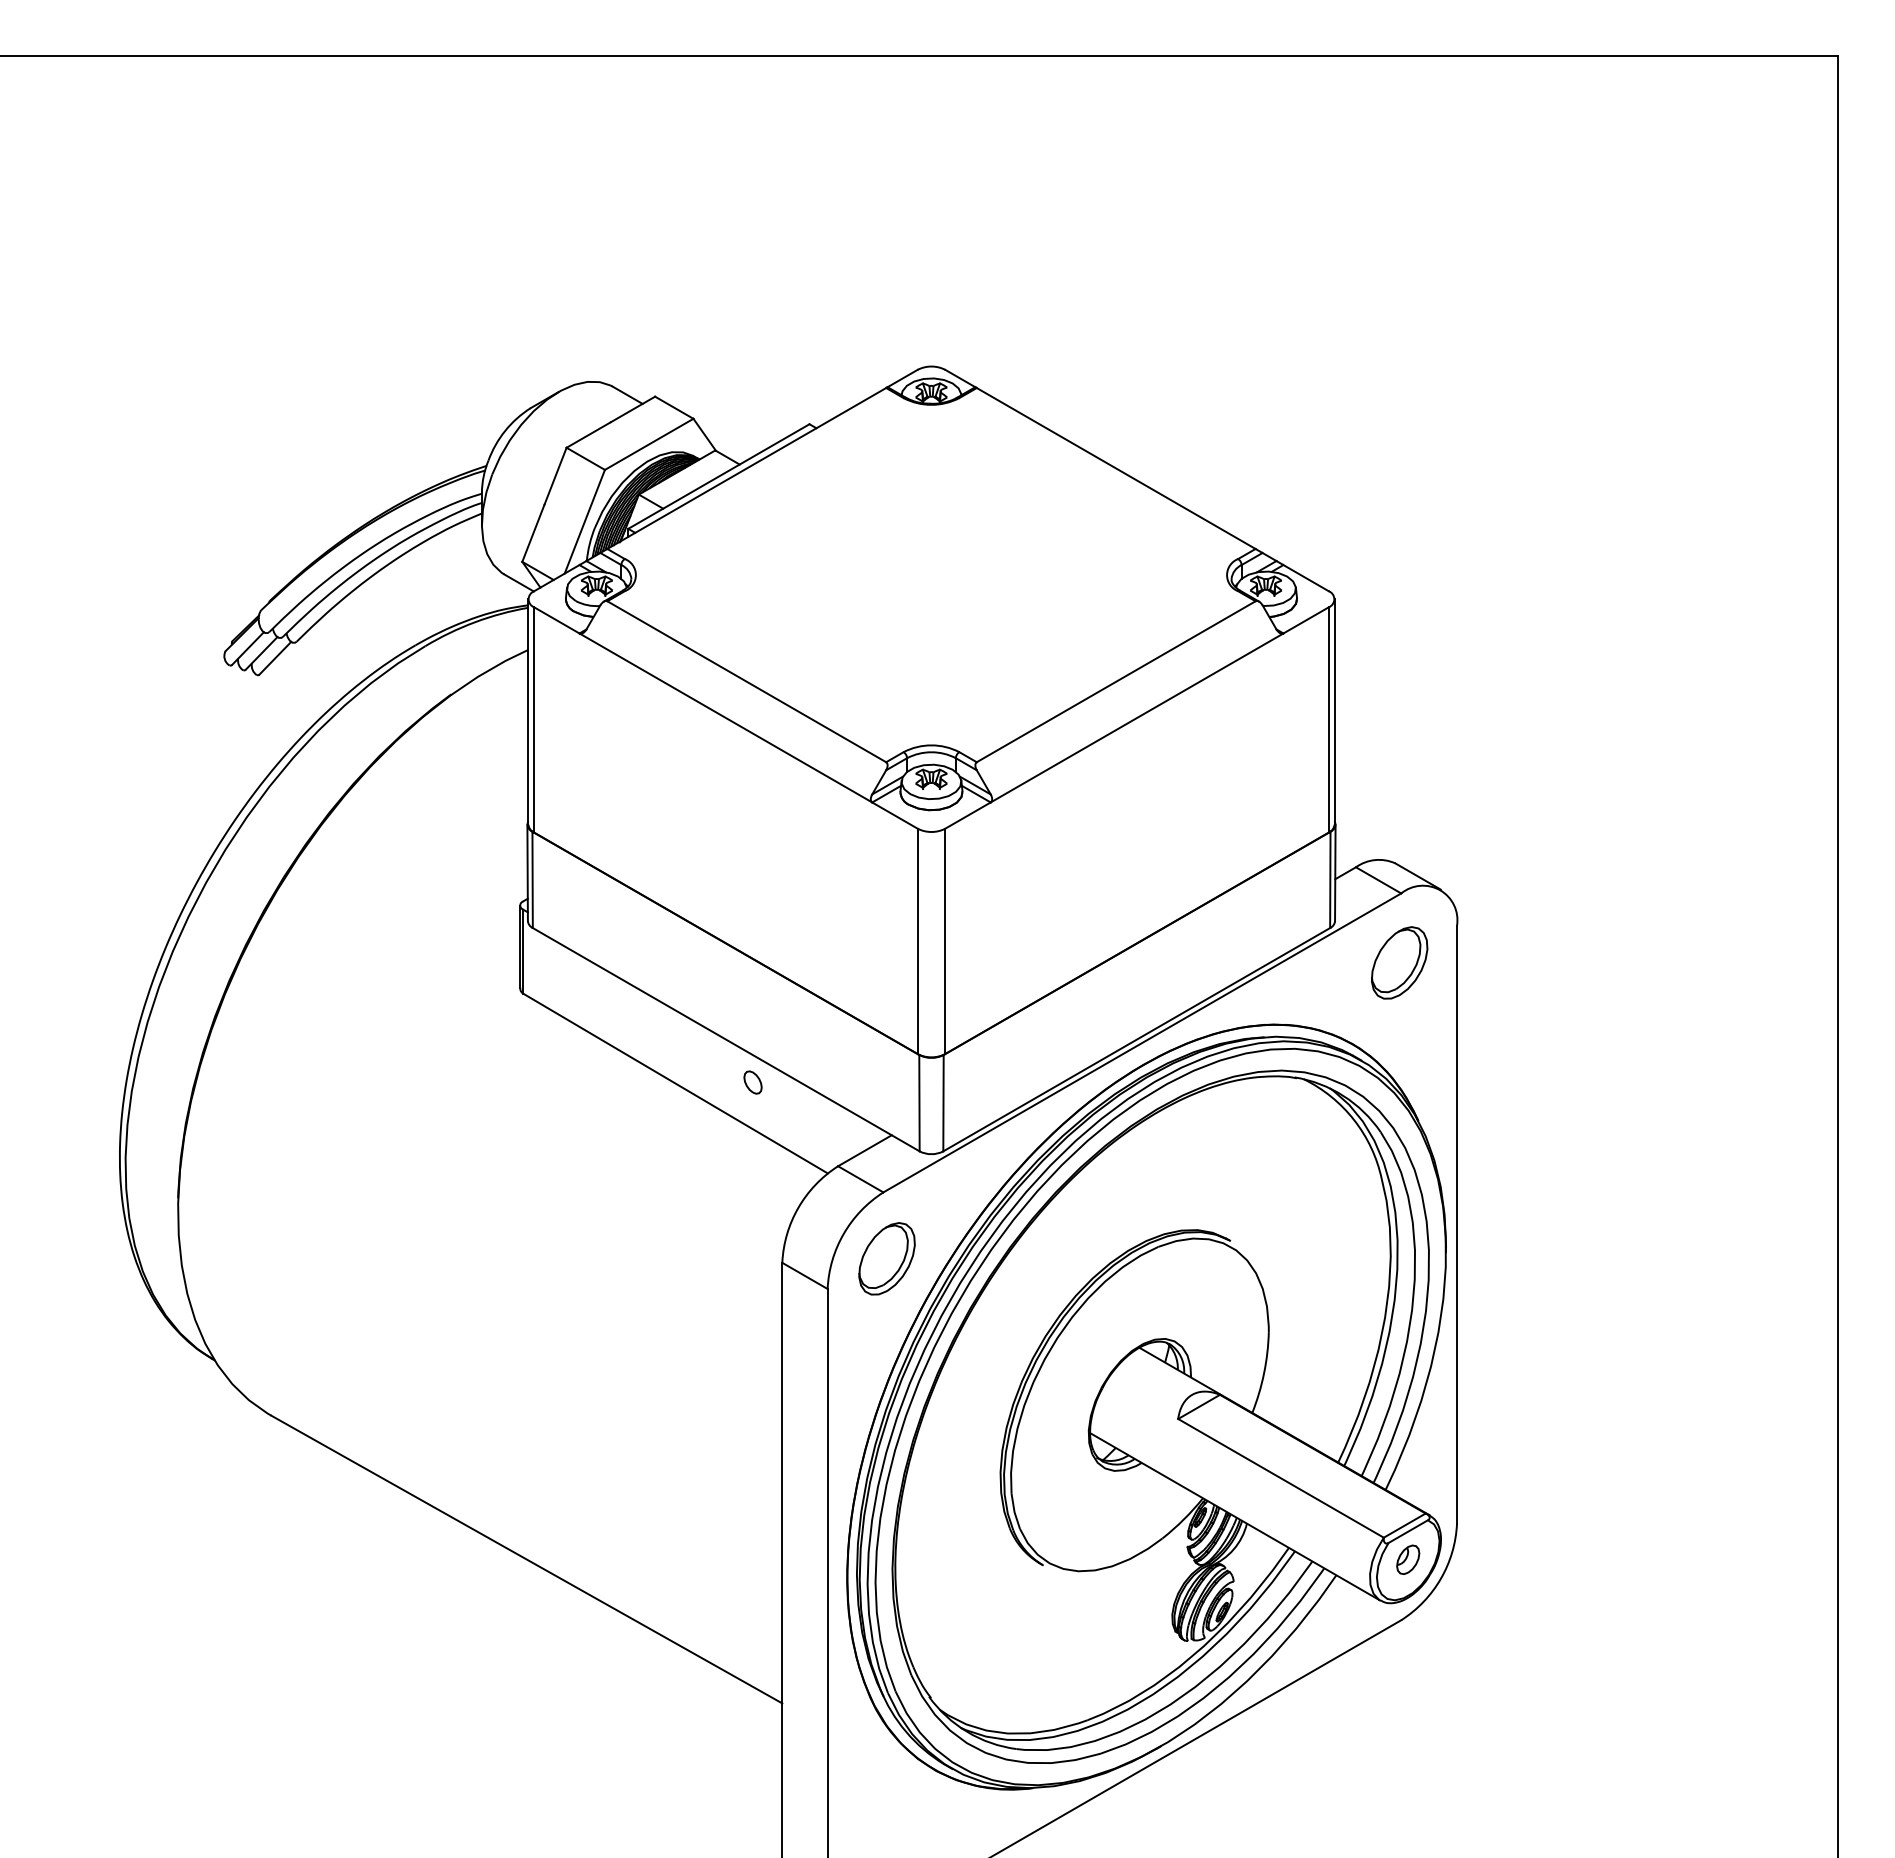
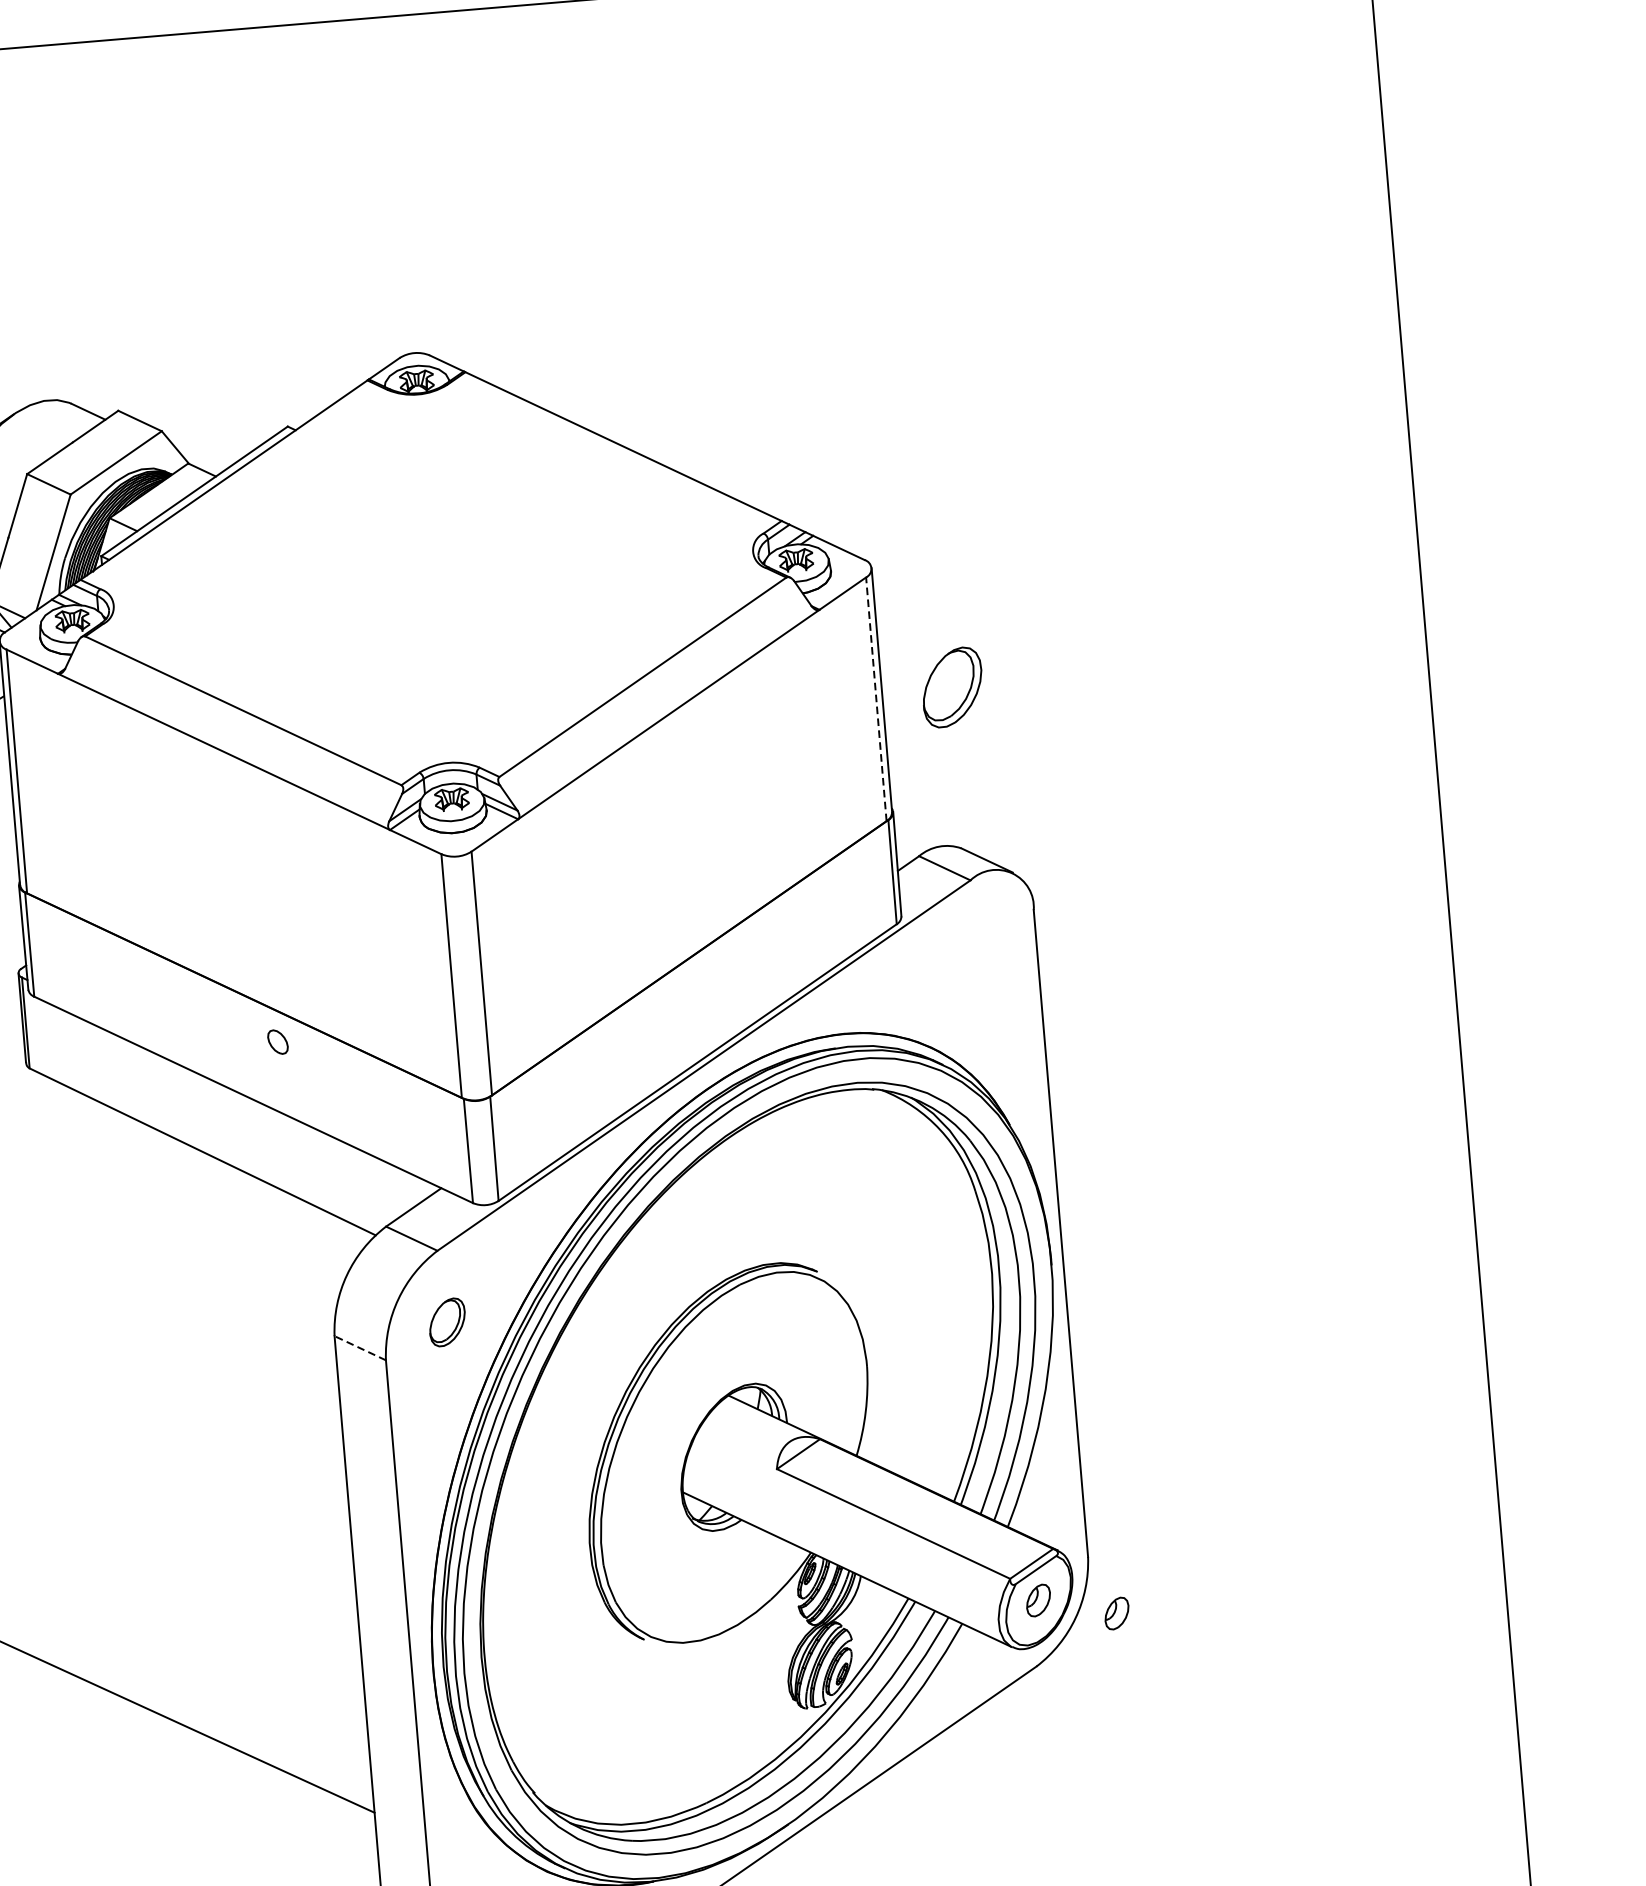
line: (1328, 720) -> (876, 699), solid -> dashed
part: (1399, 962) -> (952, 686), moved
part: (752, 1082) -> (277, 1042), moved
part: (886, 1258) -> (446, 1322), size x0.6
line: (804, 1275) -> (359, 1347), solid -> dashed
part: (1479, 1577) -> (1117, 1613), added

